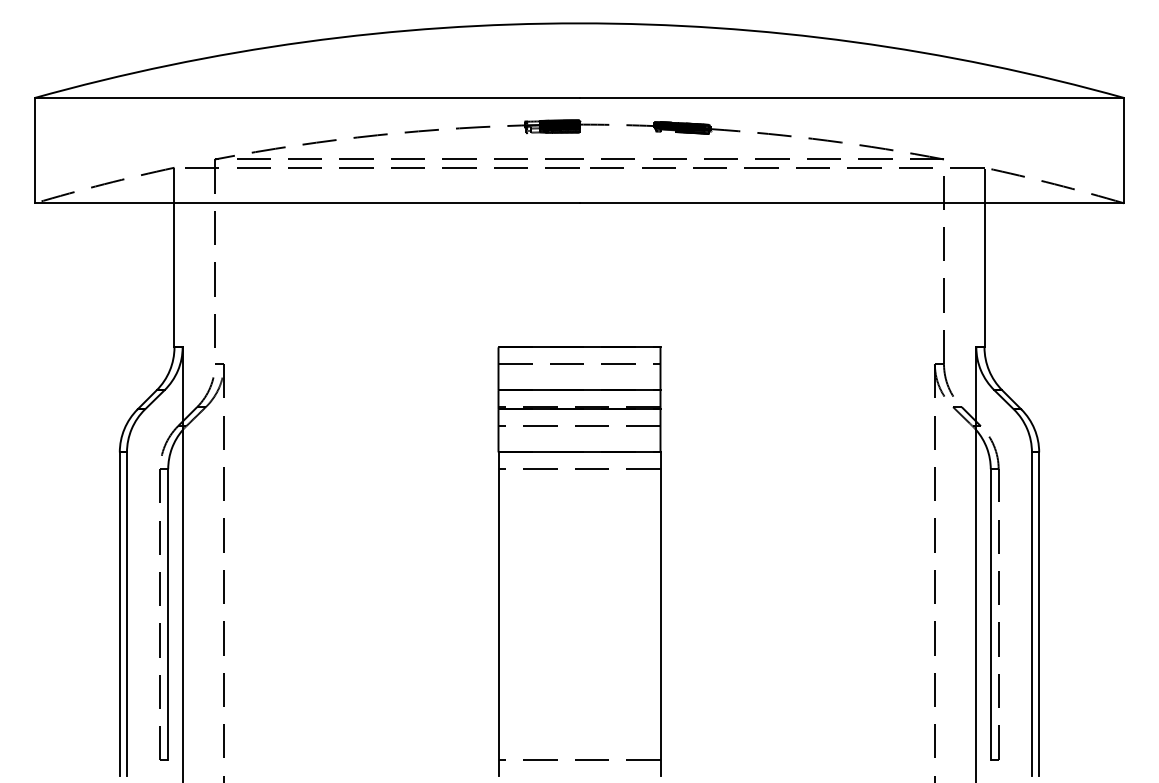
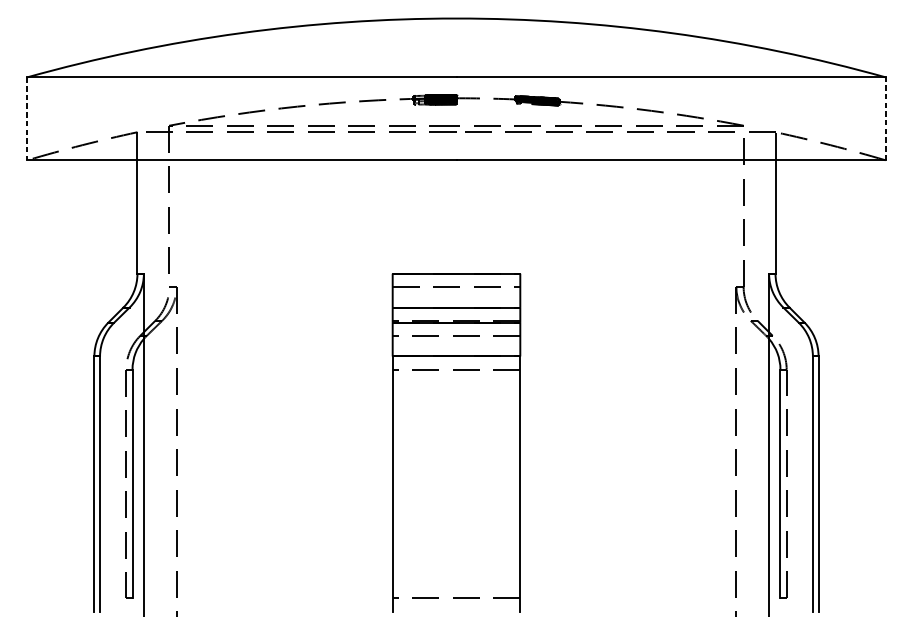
line: (34, 150) -> (27, 118), solid -> dashed
line: (1124, 150) -> (885, 118), solid -> dashed

